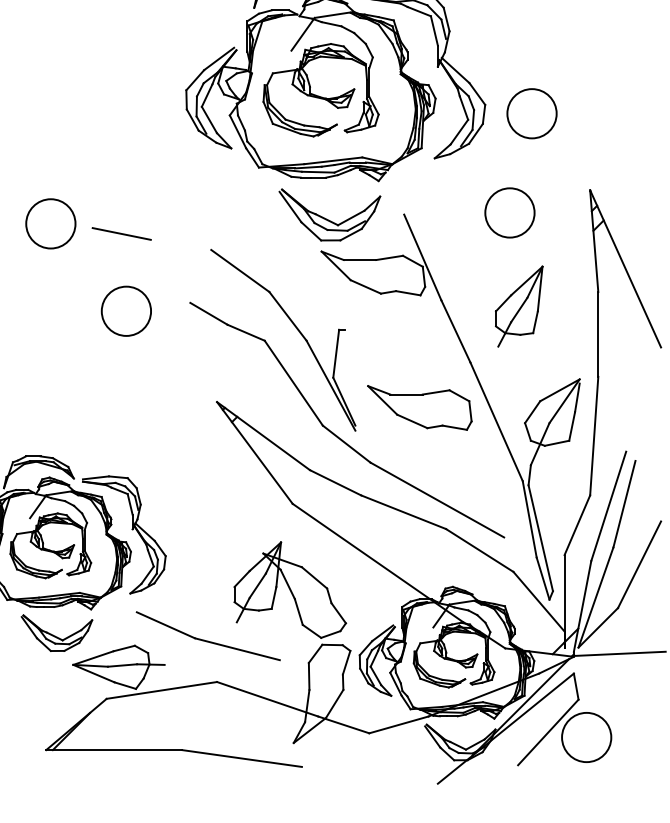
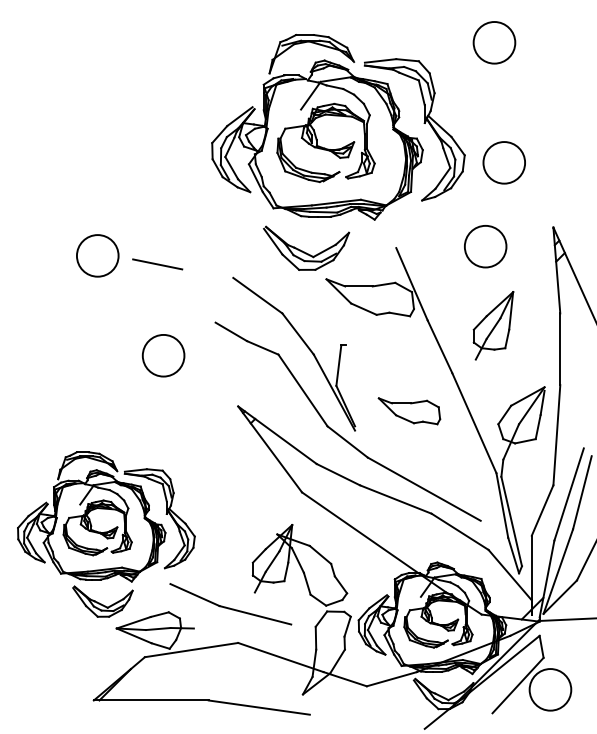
part: (329, 213) -> (306, 247), moved
circle: (126, 311) -> (163, 355), moved
part: (419, 406) -> (409, 410), size x0.7

